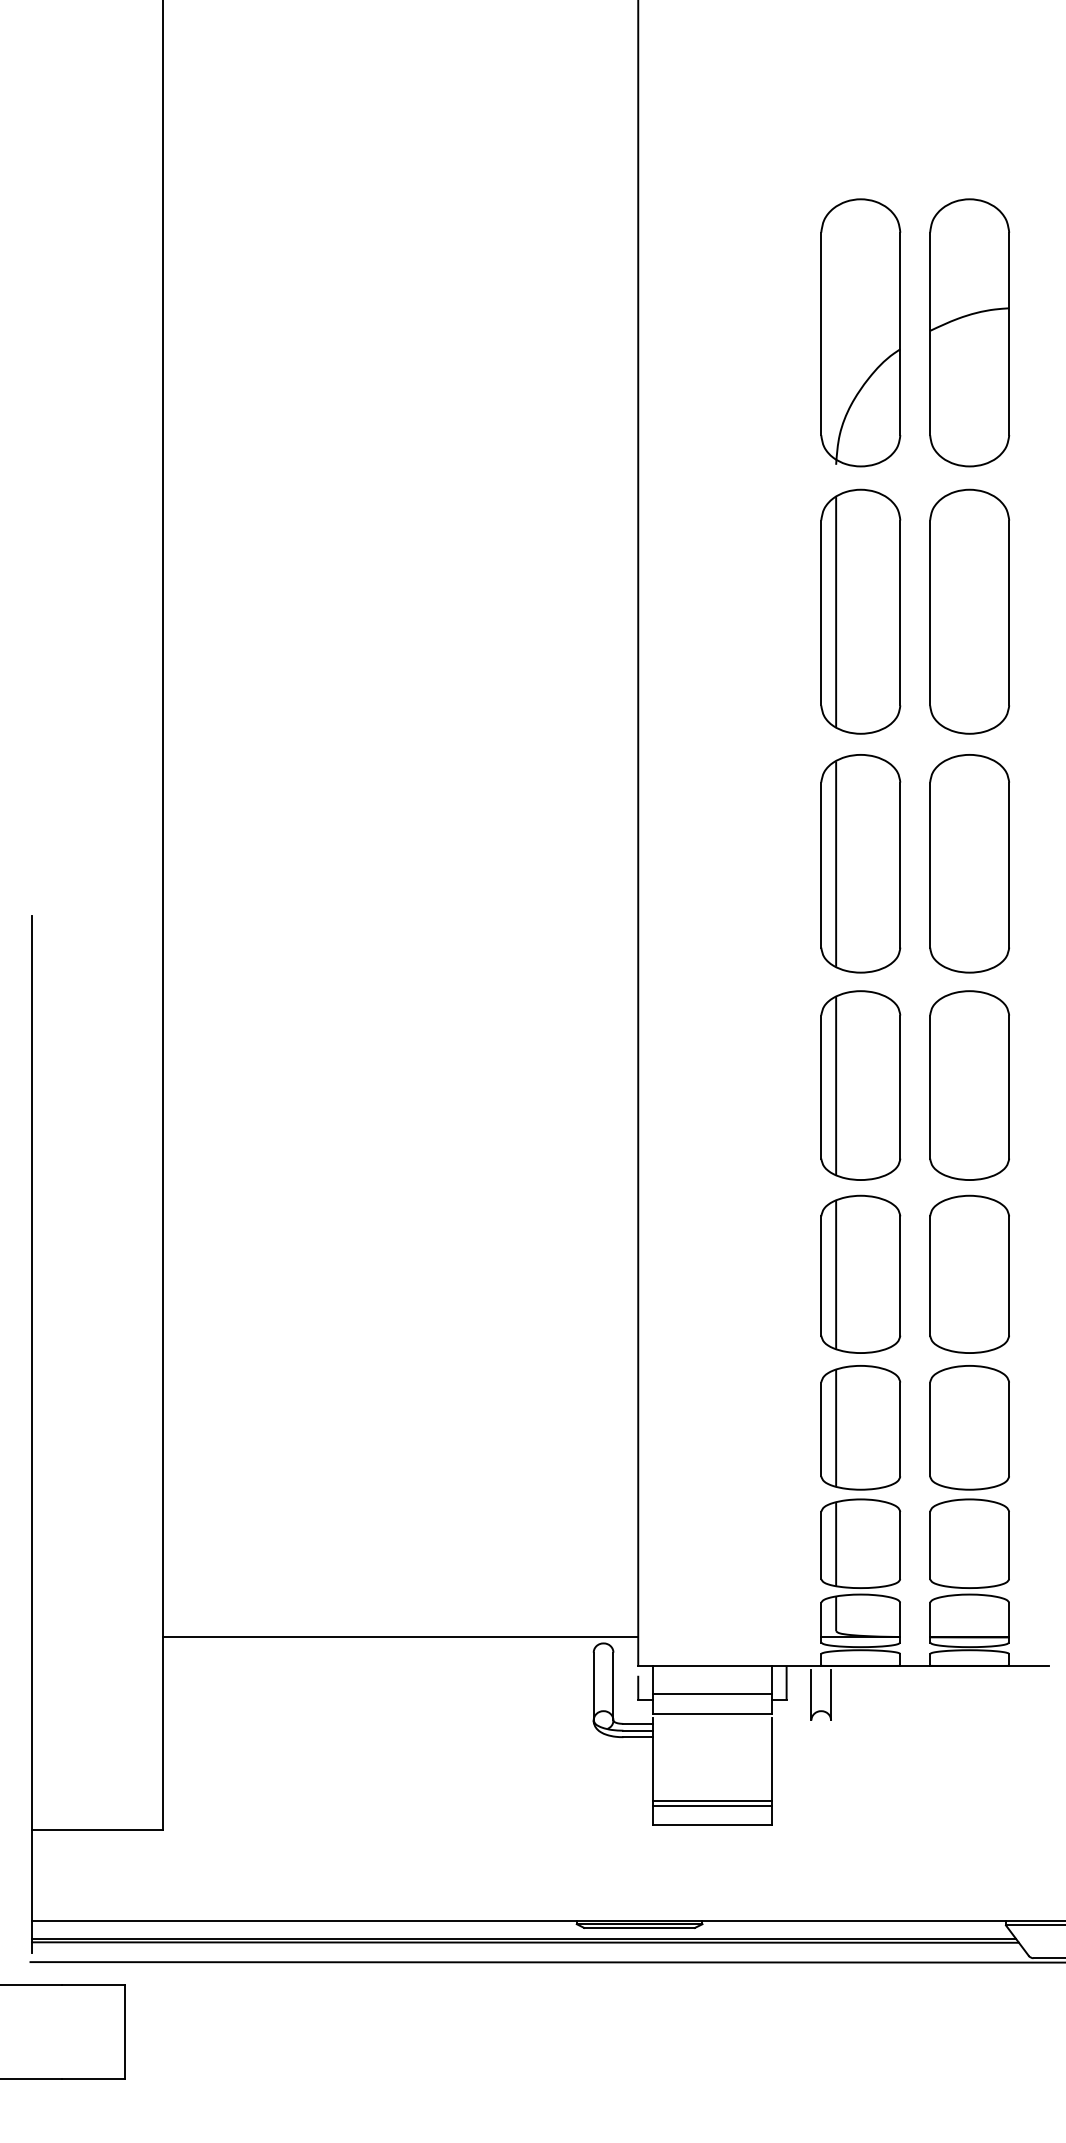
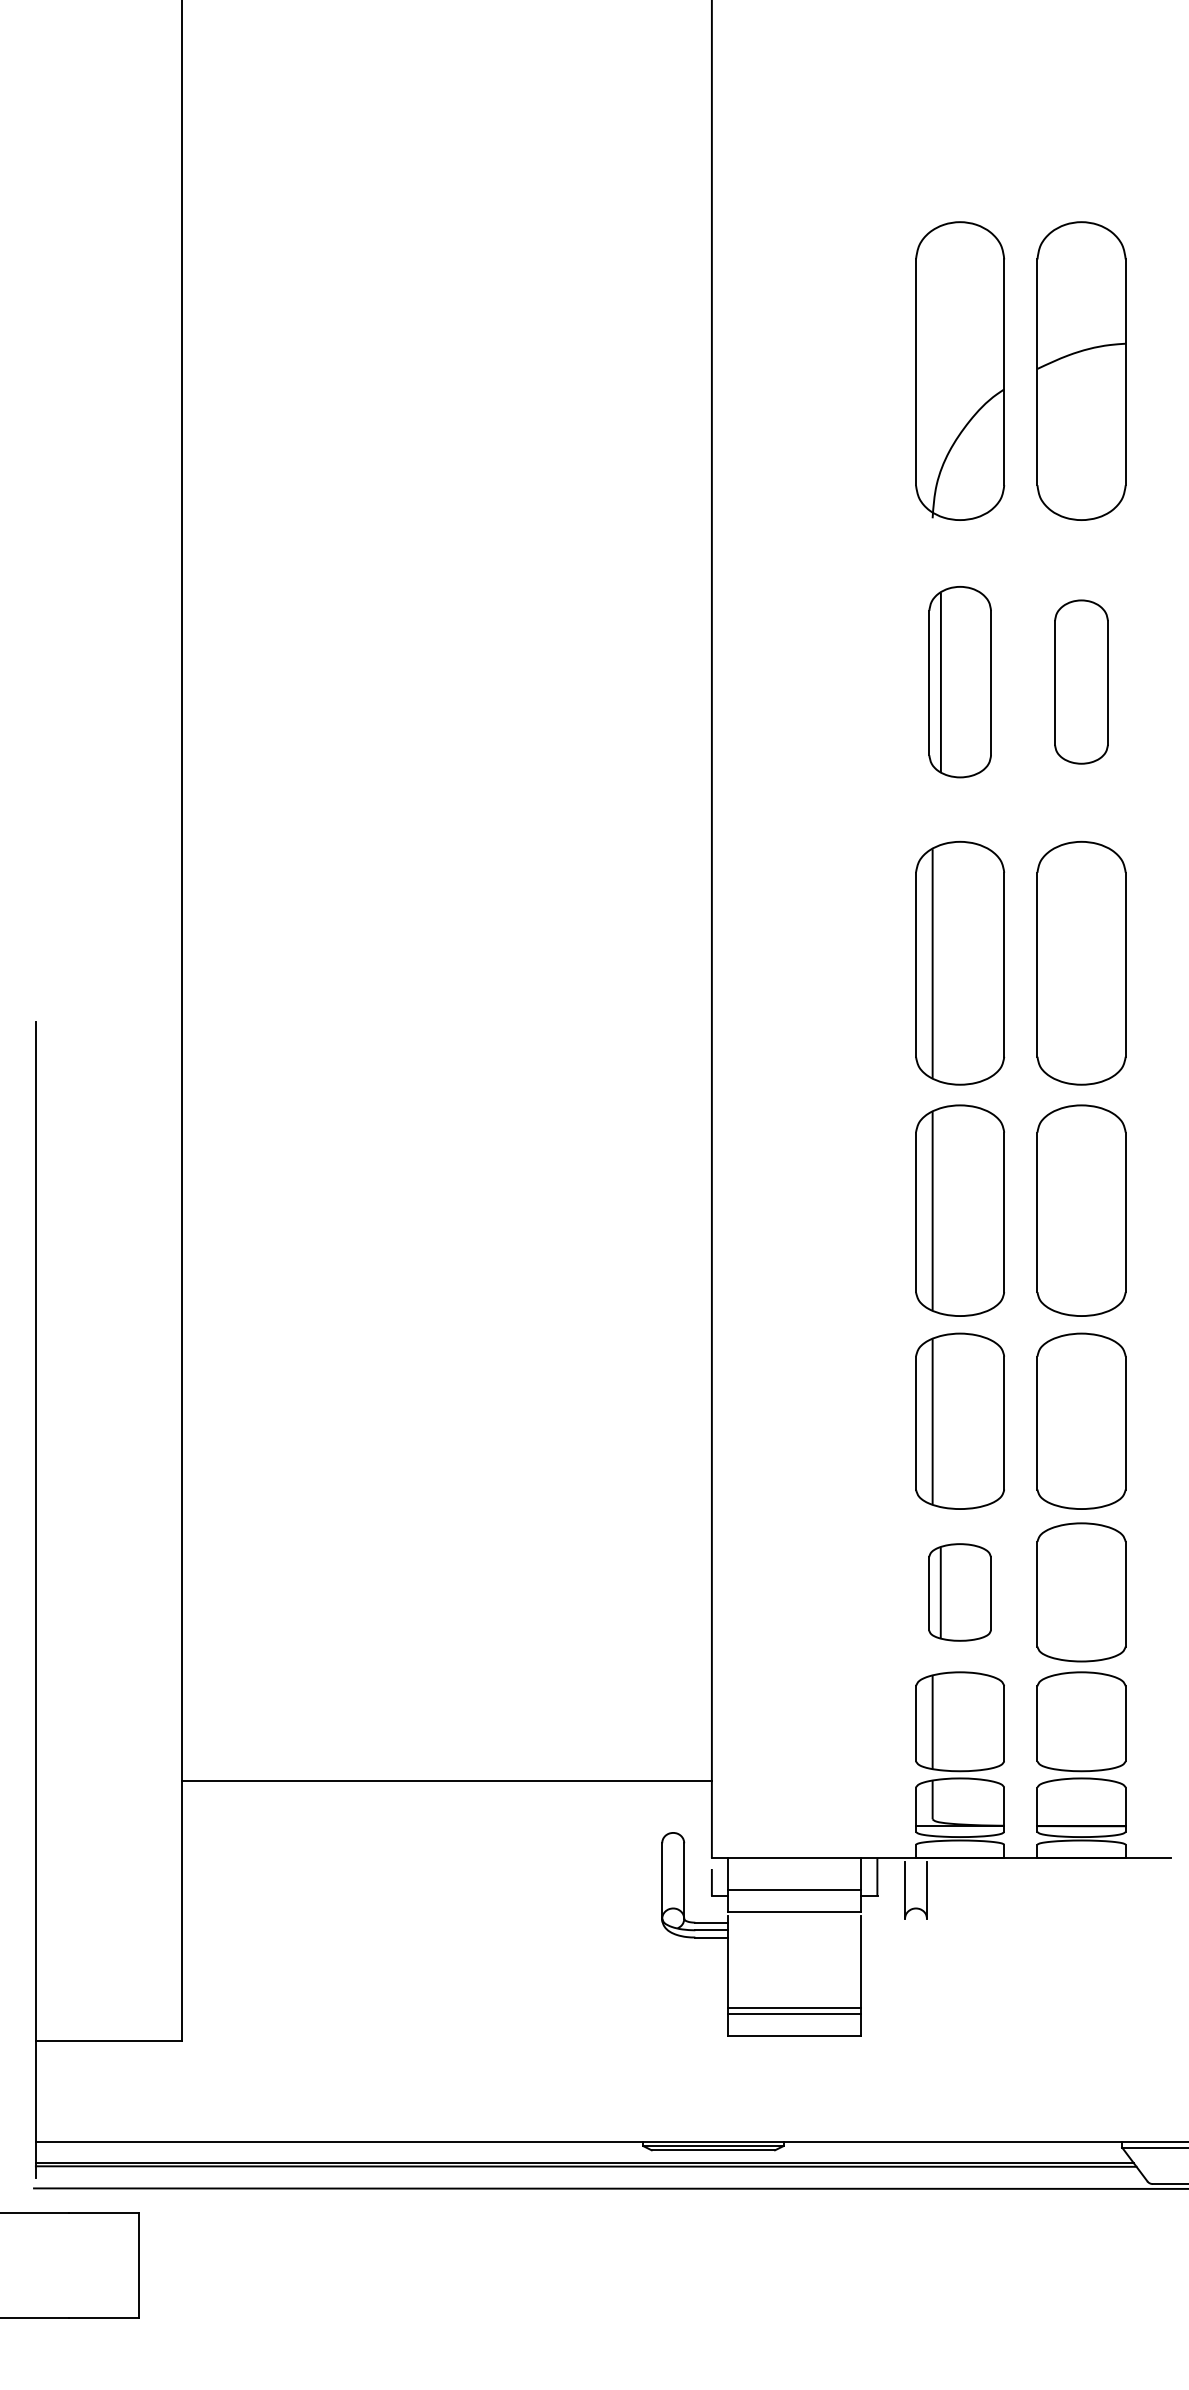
part: (860, 611) -> (959, 681), size x0.7
part: (969, 611) -> (1081, 681), size x0.6
part: (860, 1427) -> (959, 1592), size x0.7
line: (400, 1637) -> (446, 1780), moved

